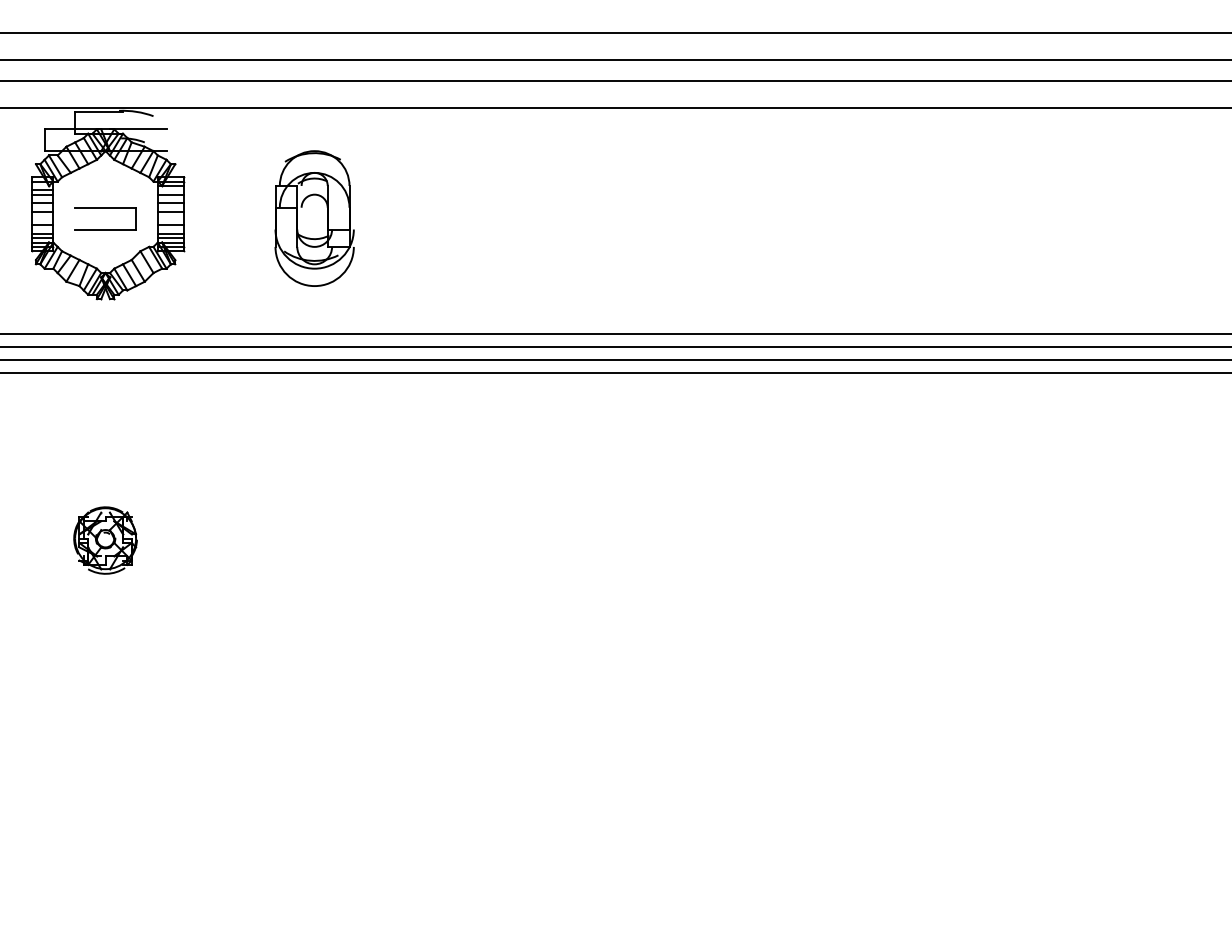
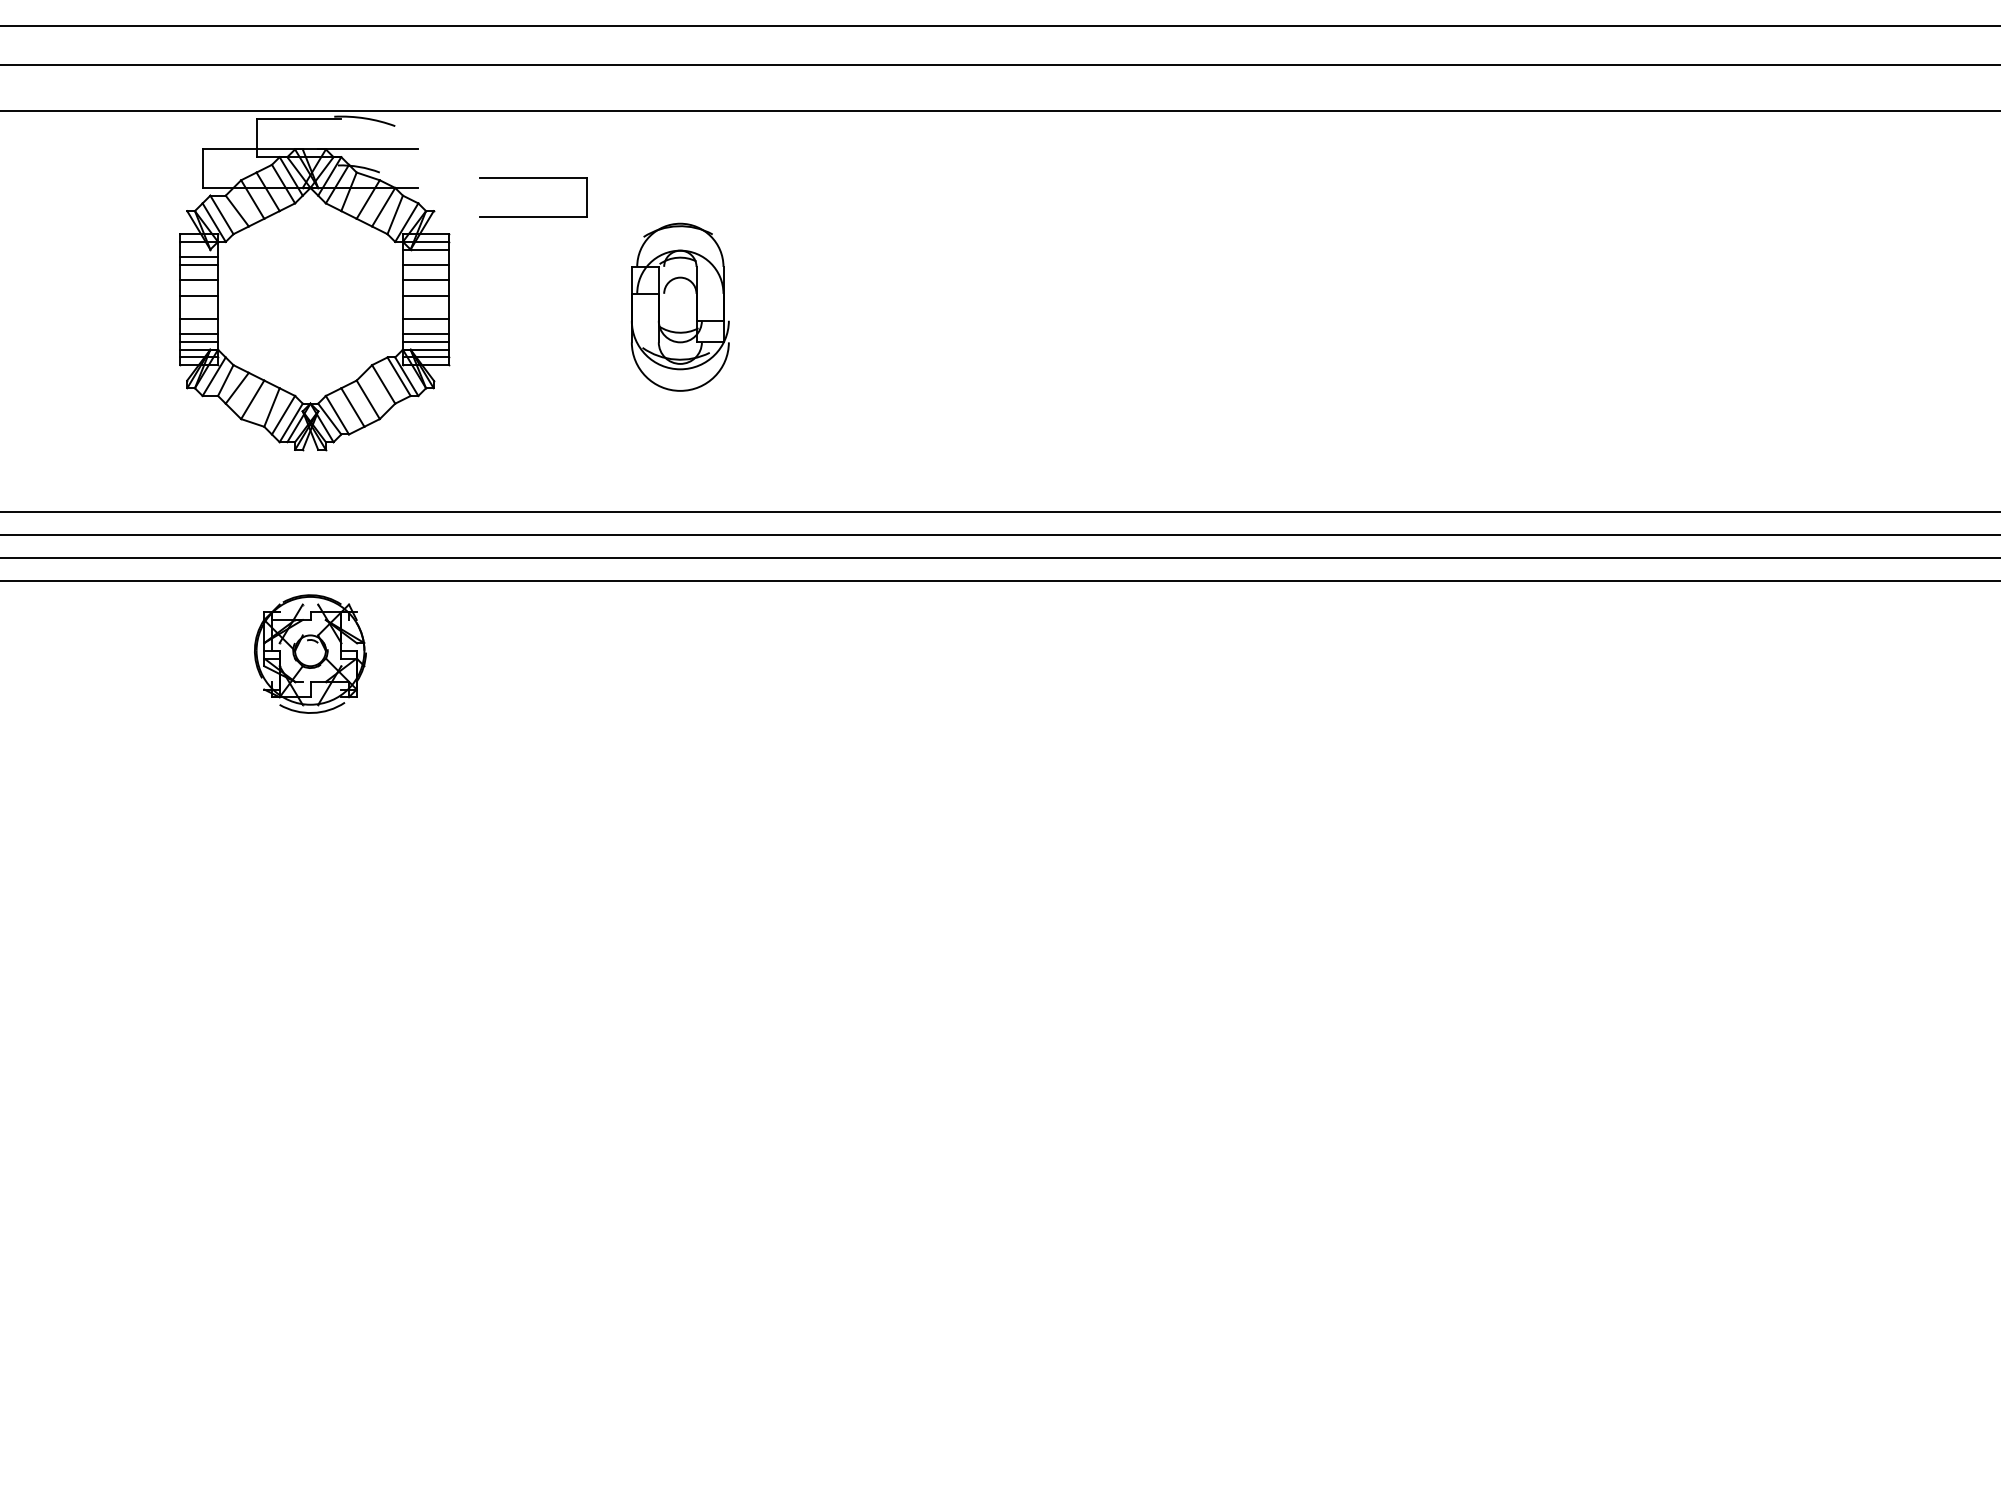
part: (105, 208) -> (533, 179), moved
part: (314, 218) -> (680, 307), size x0.7
part: (105, 540) -> (310, 653), moved

